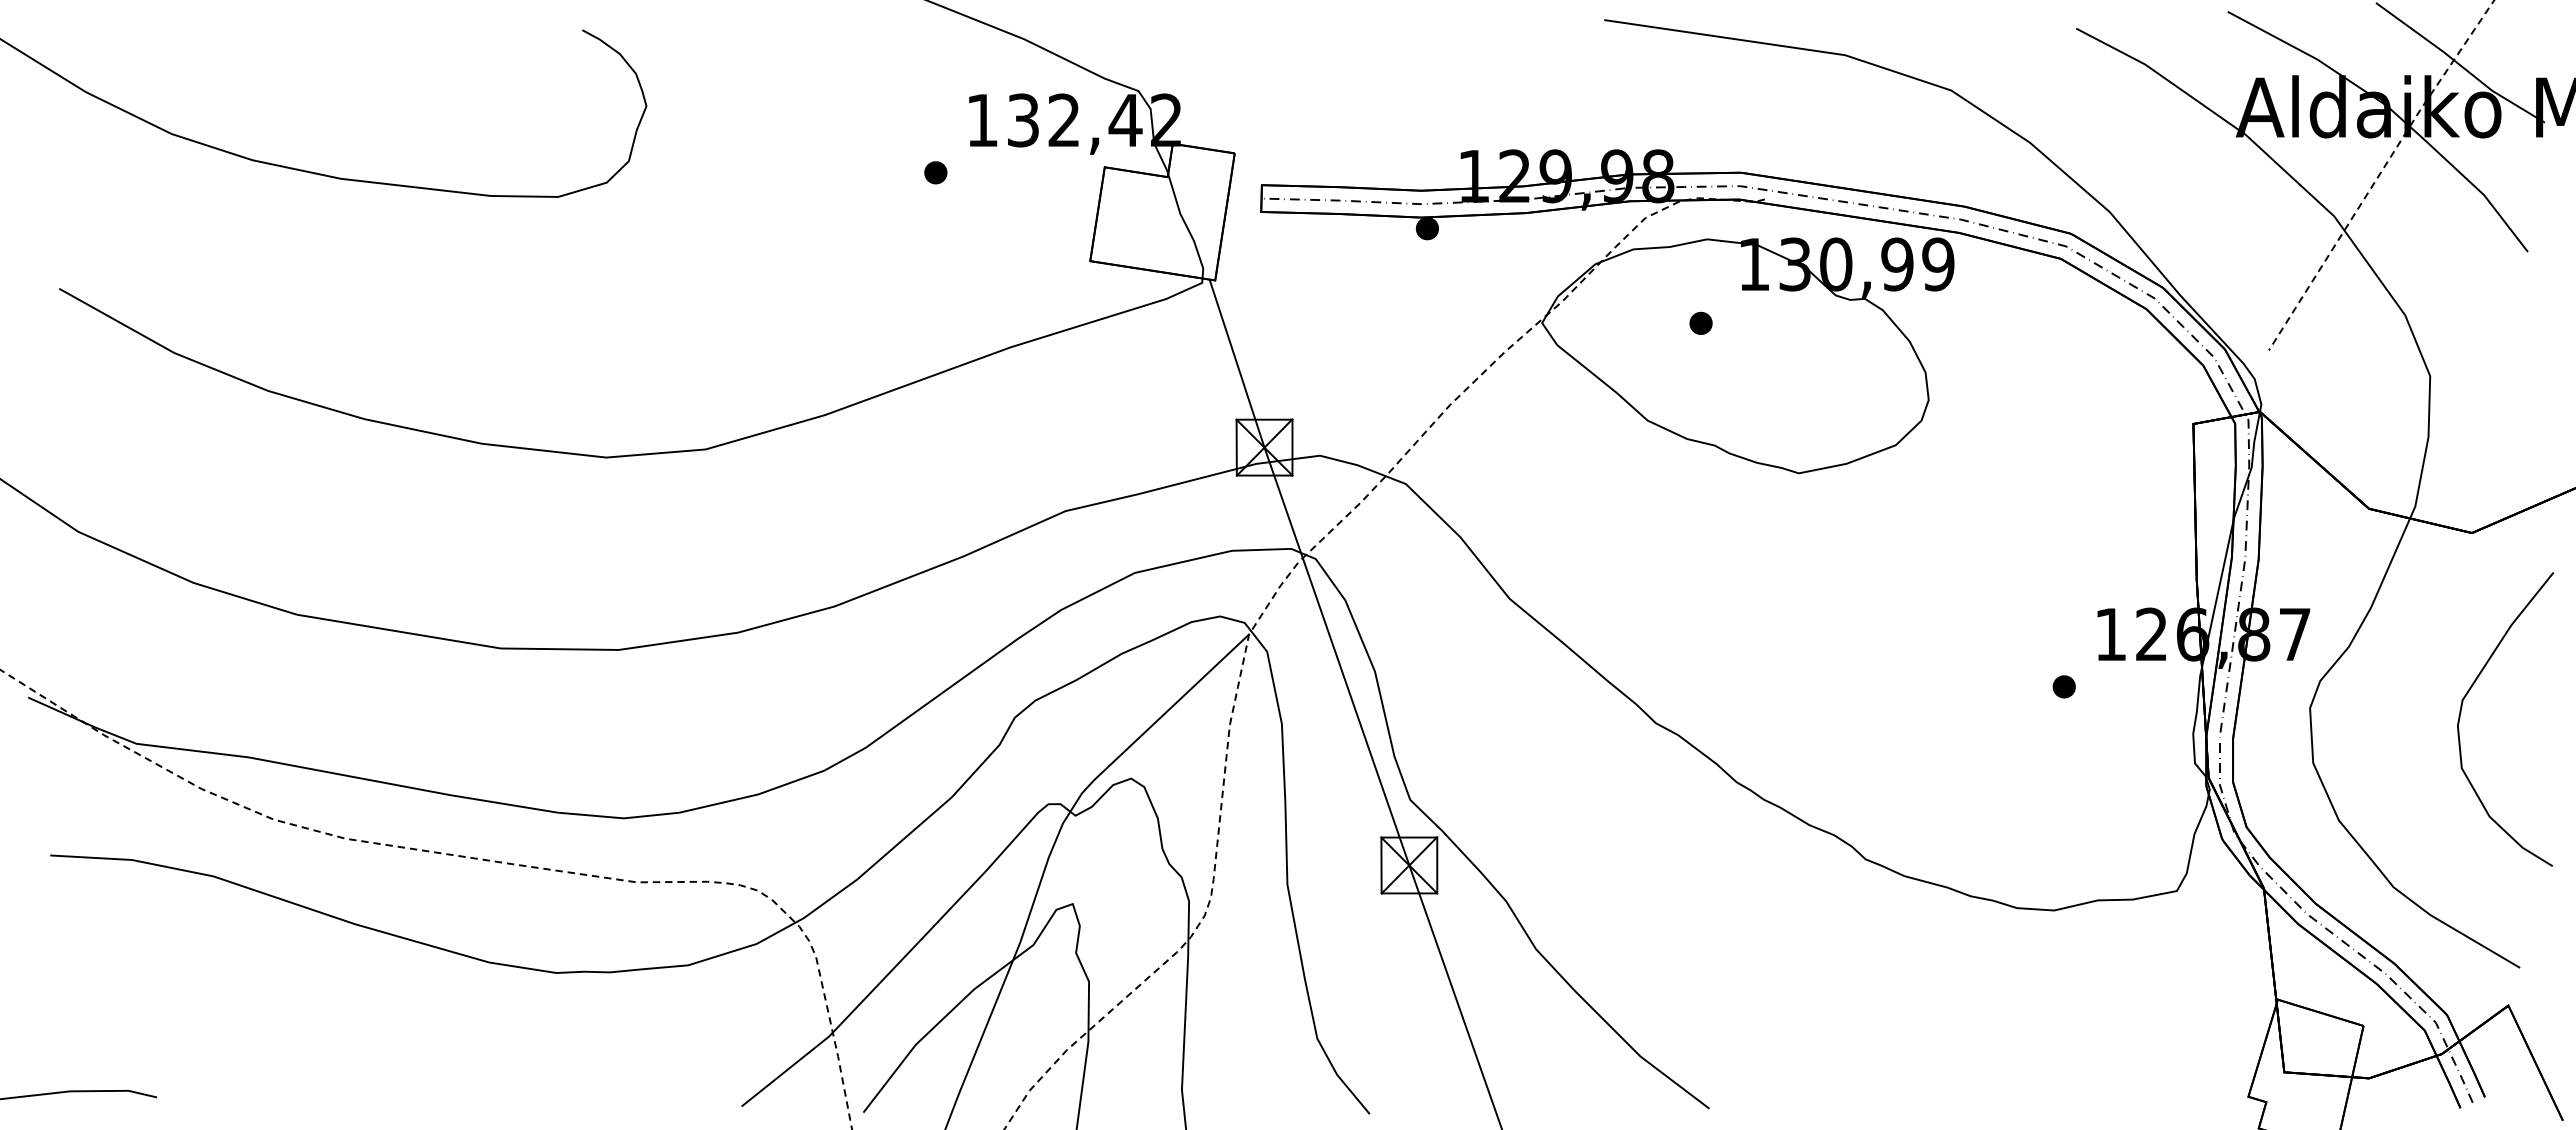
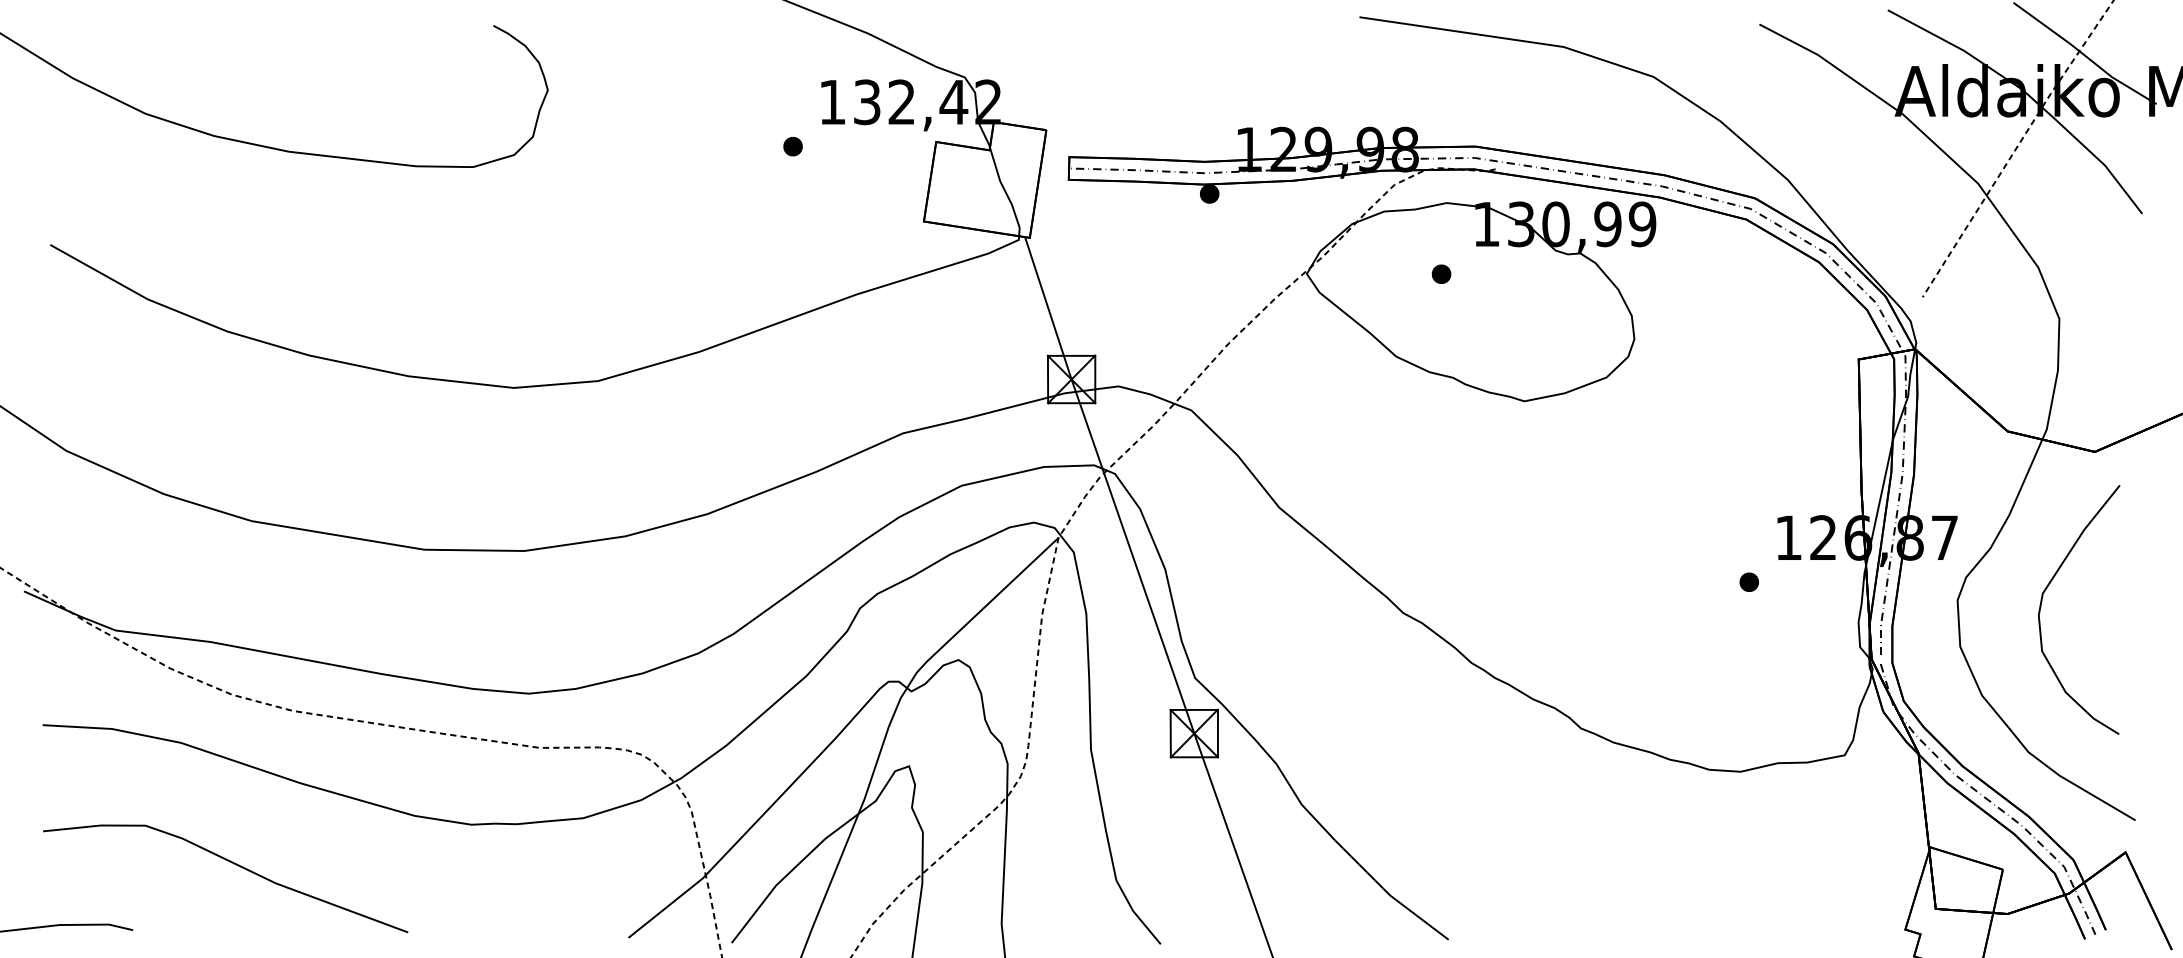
curve: (2461, 713) -> (2041, 604), moved
curve: (273, 1018) -> (231, 863), added

